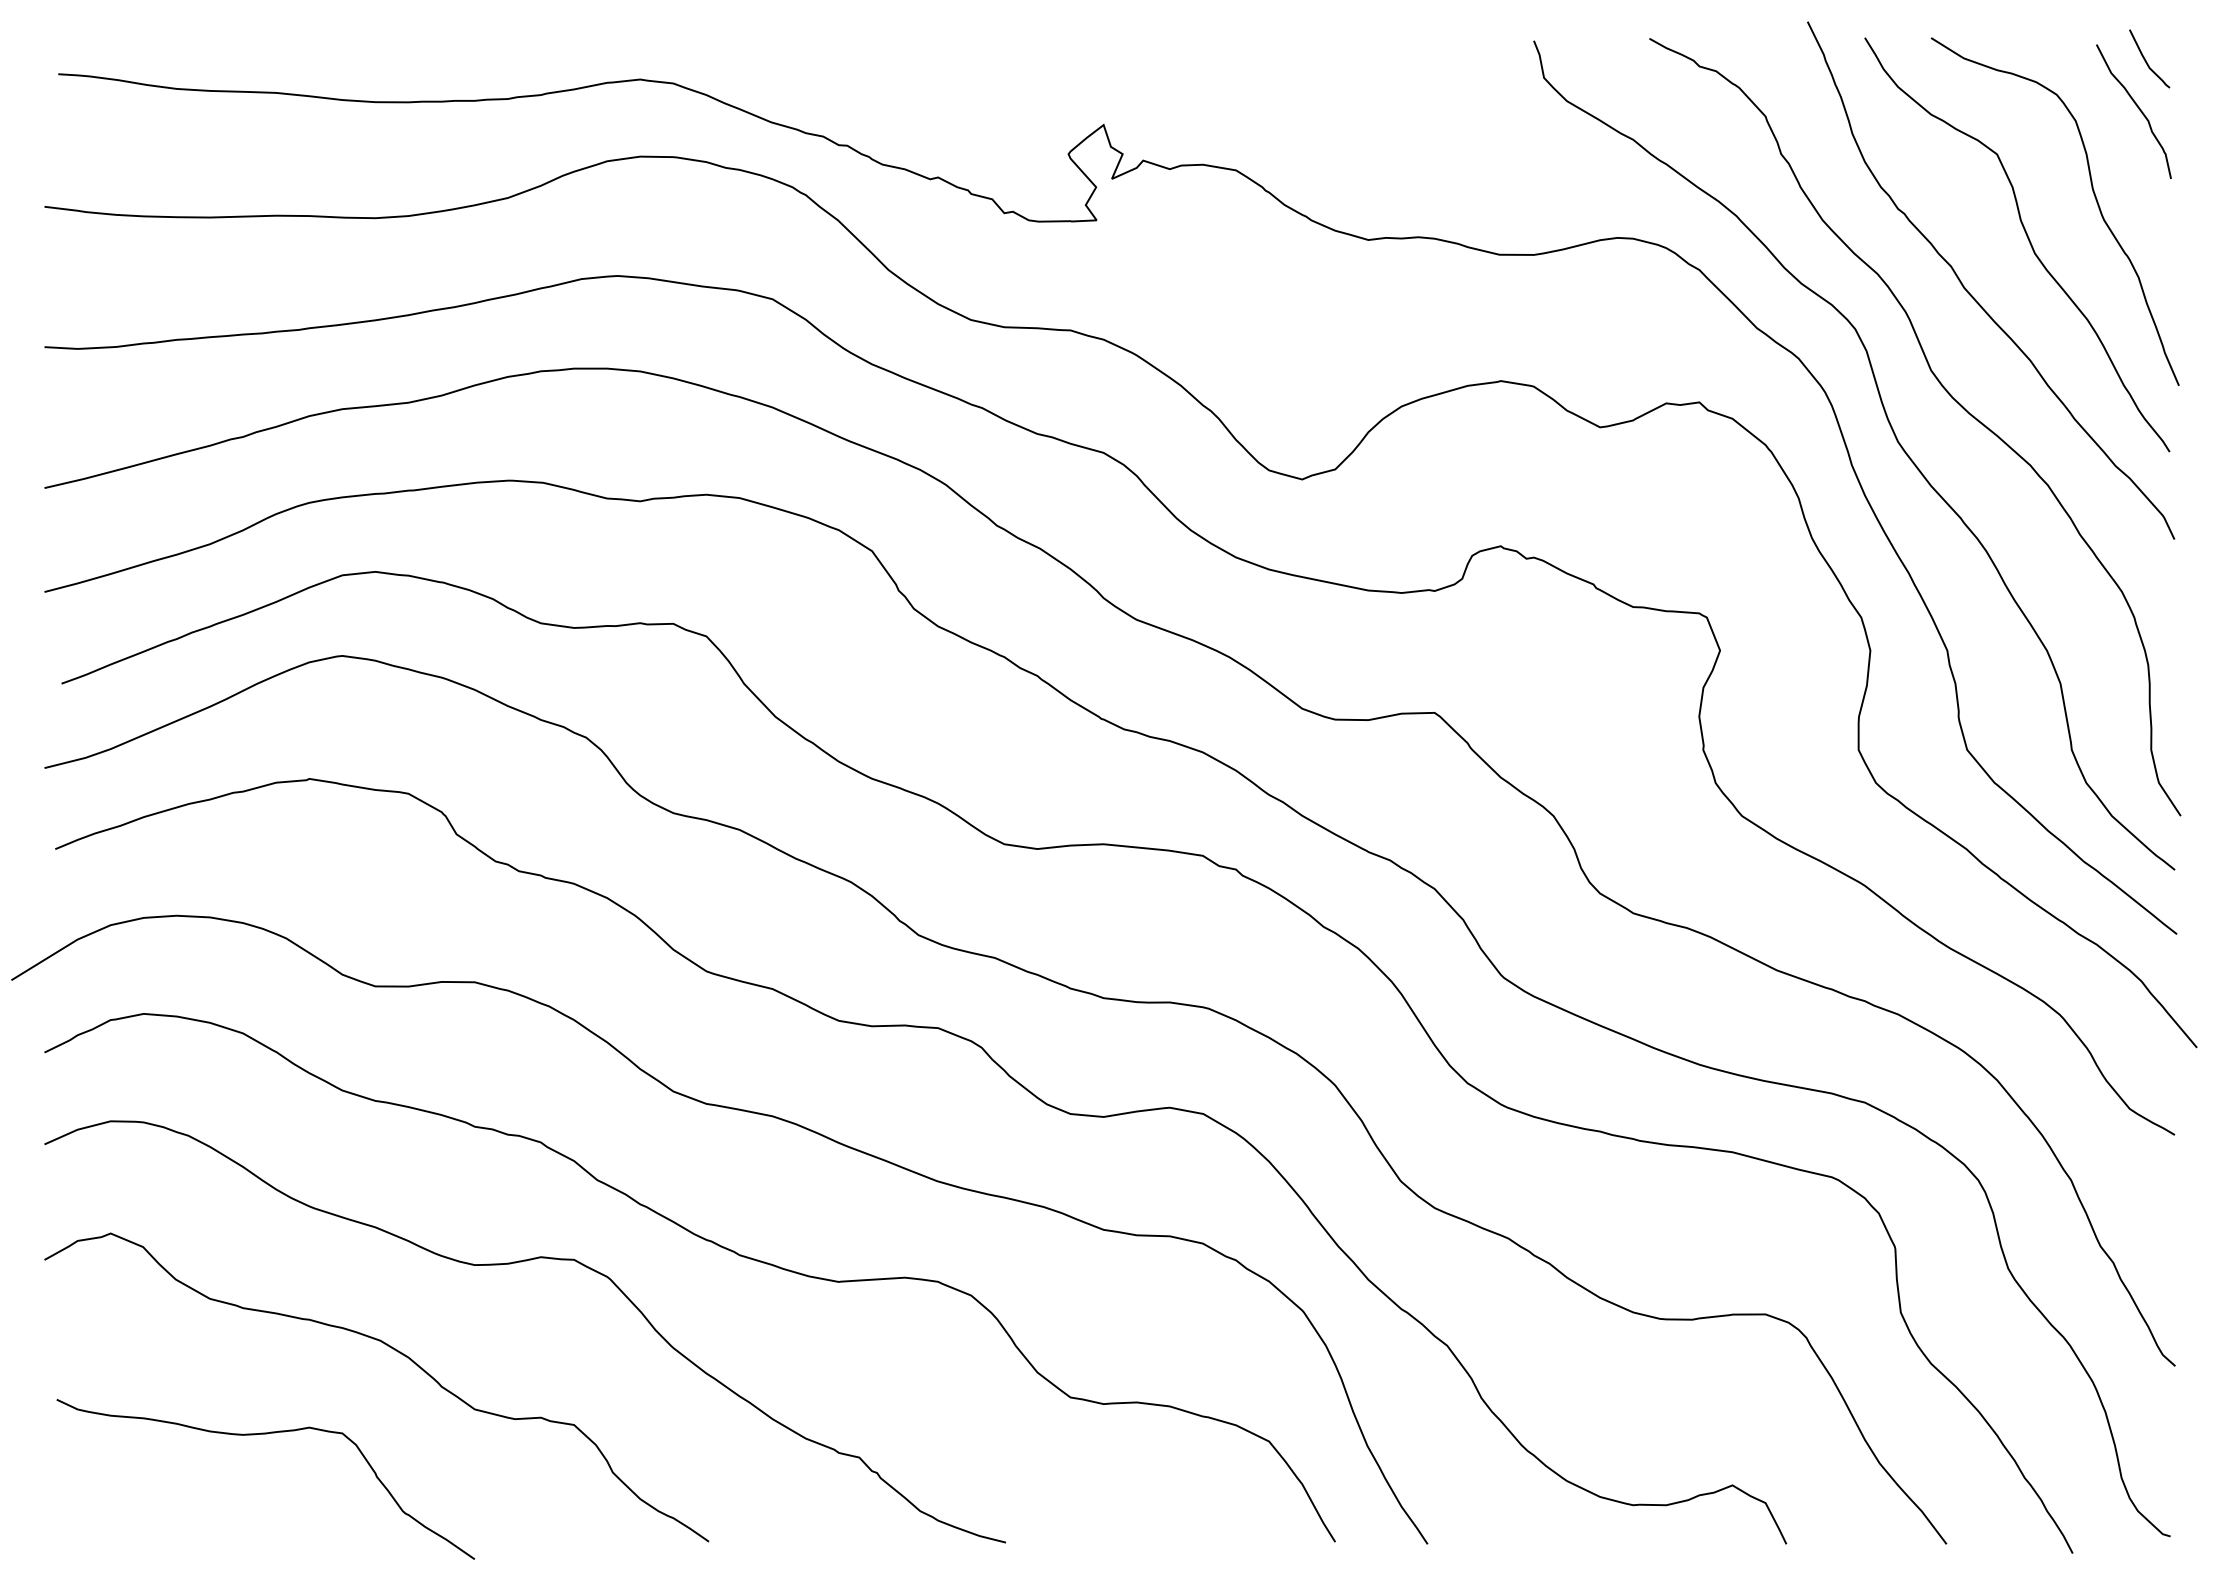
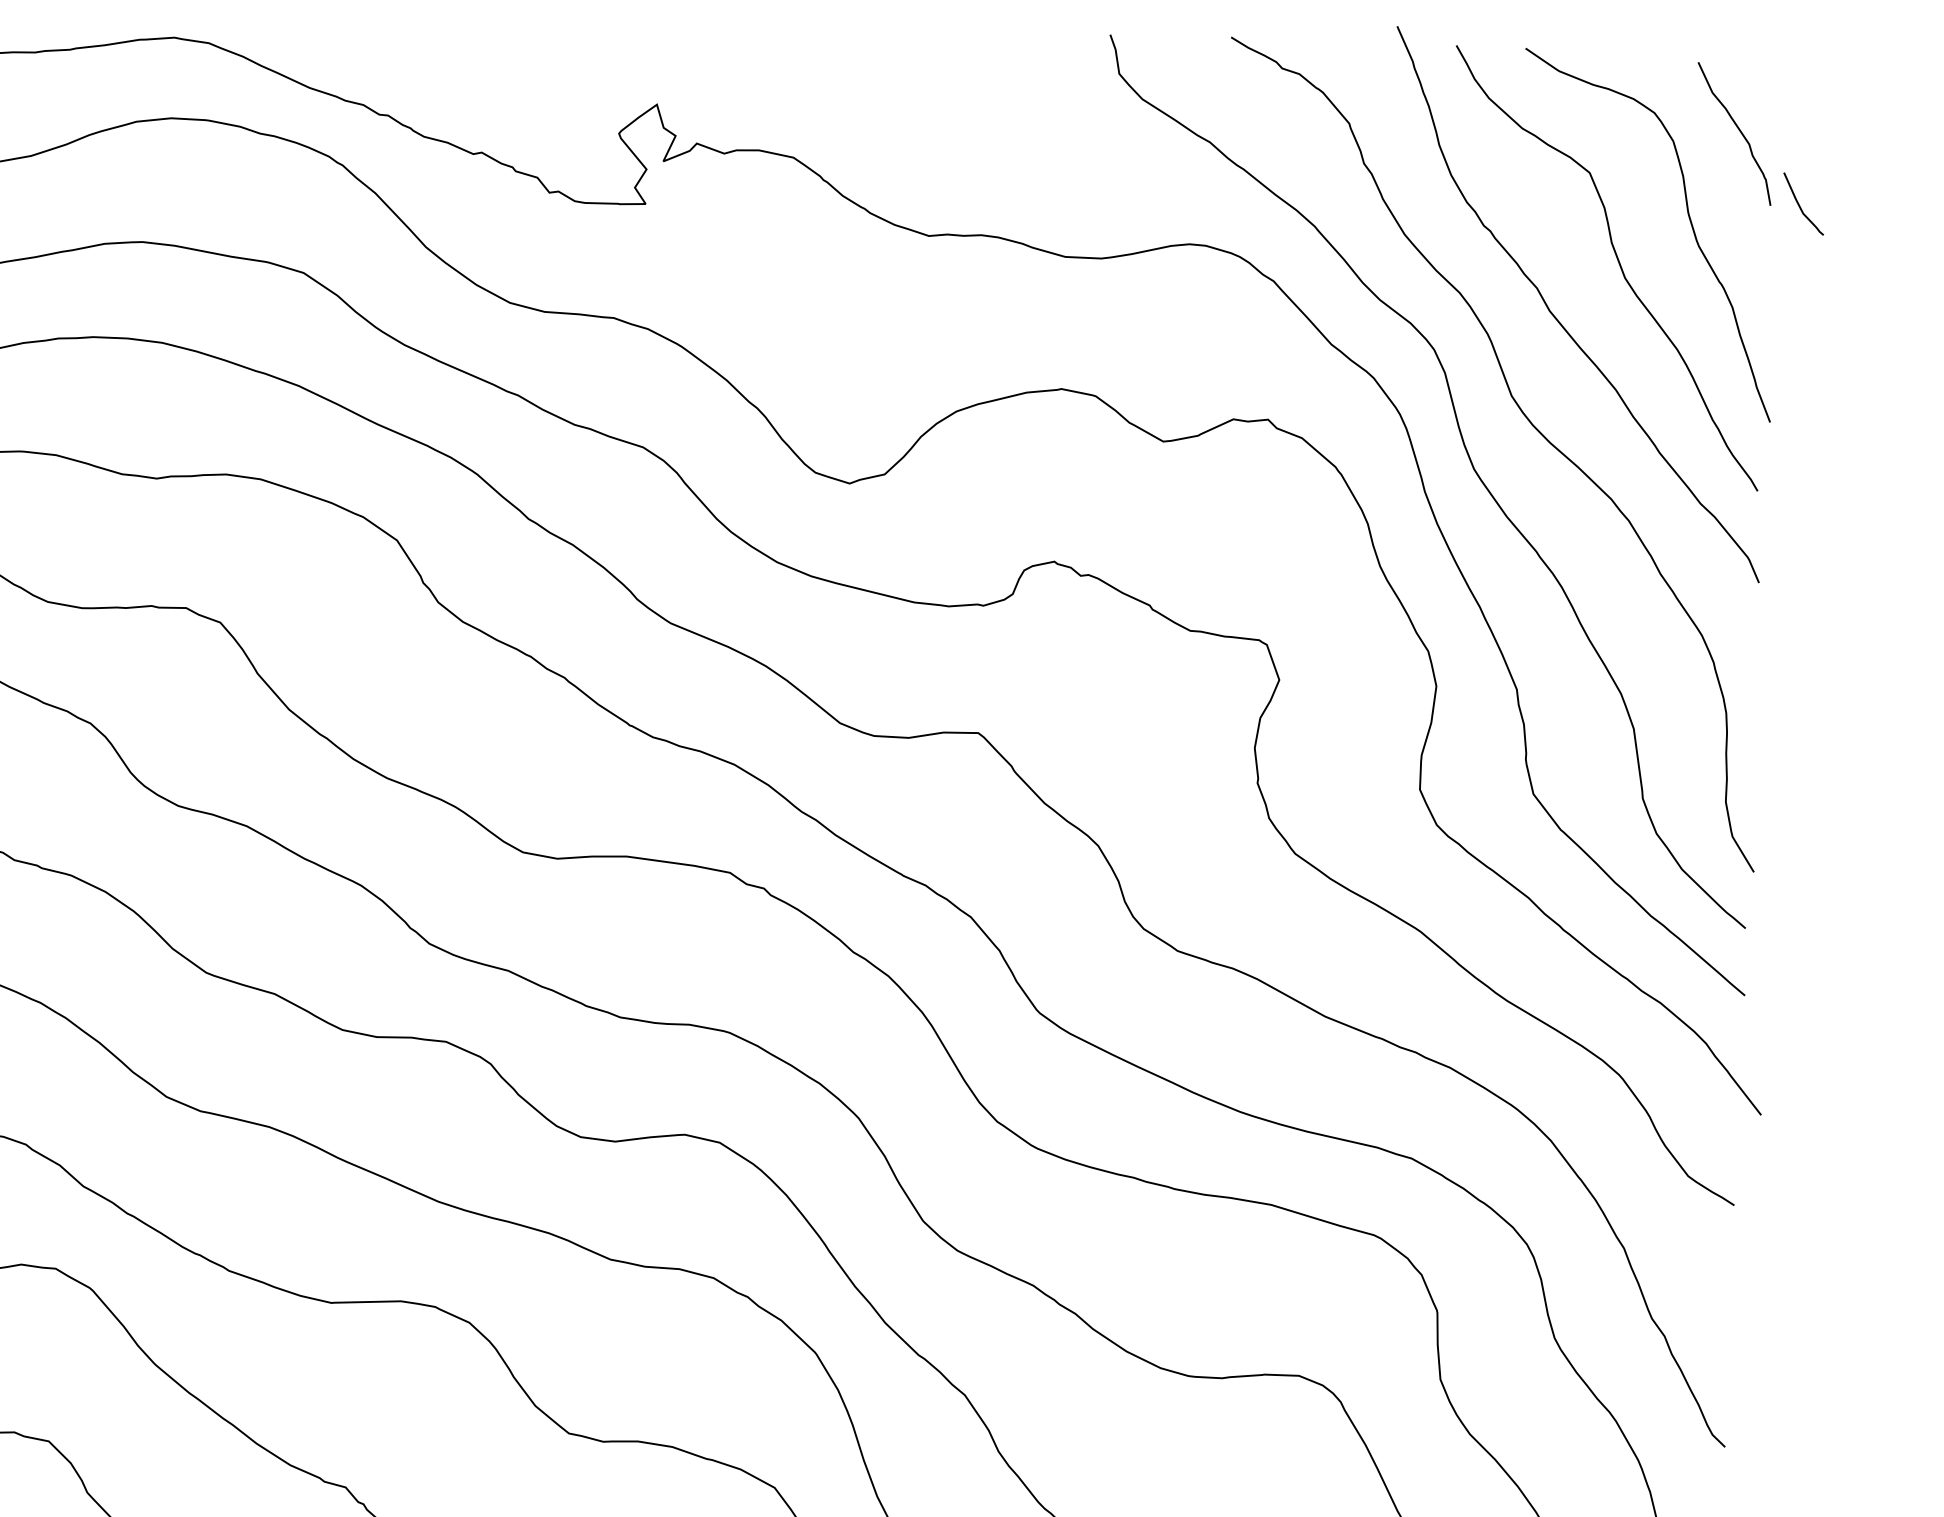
curve: (2146, 60) -> (1800, 205), moved

